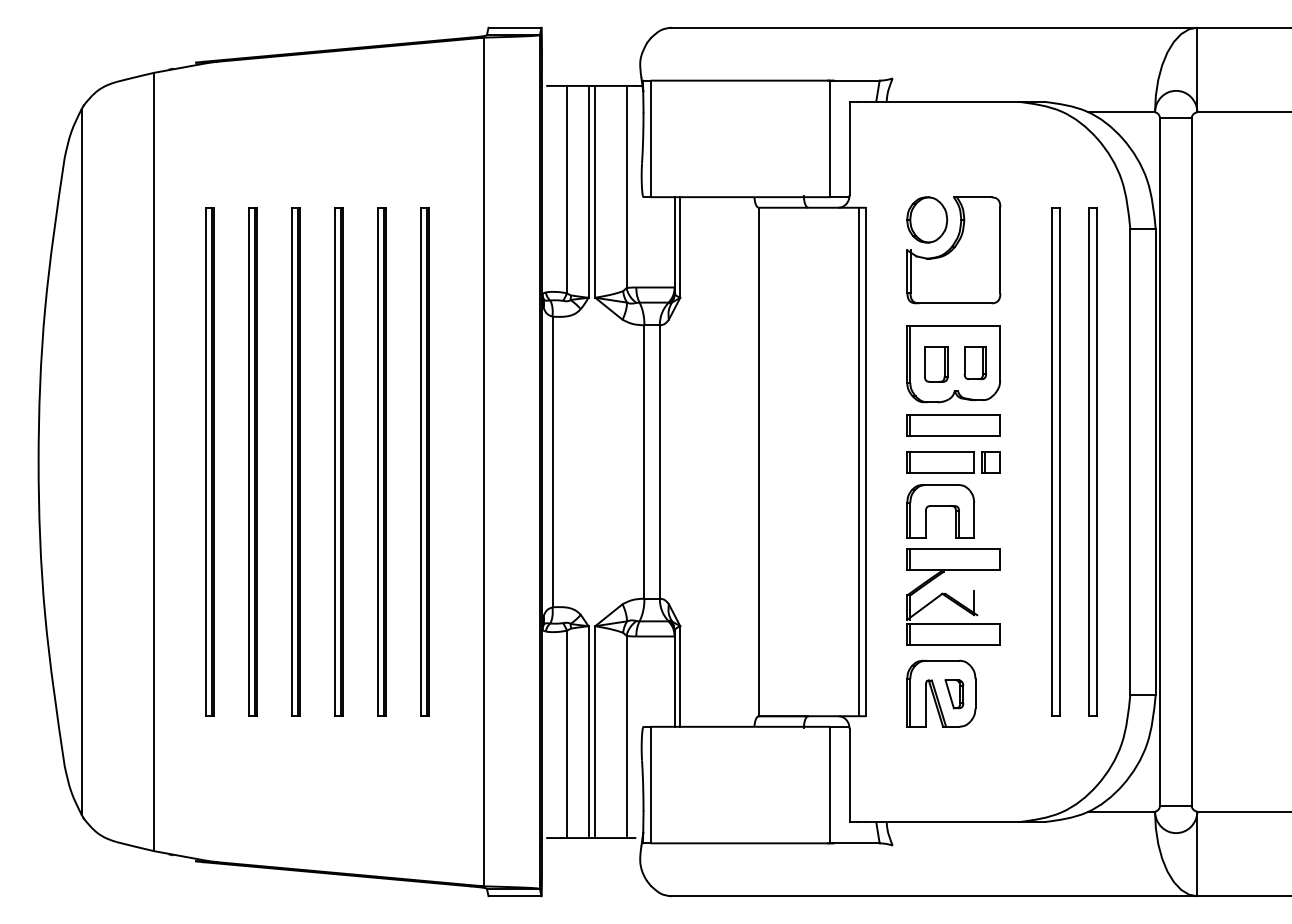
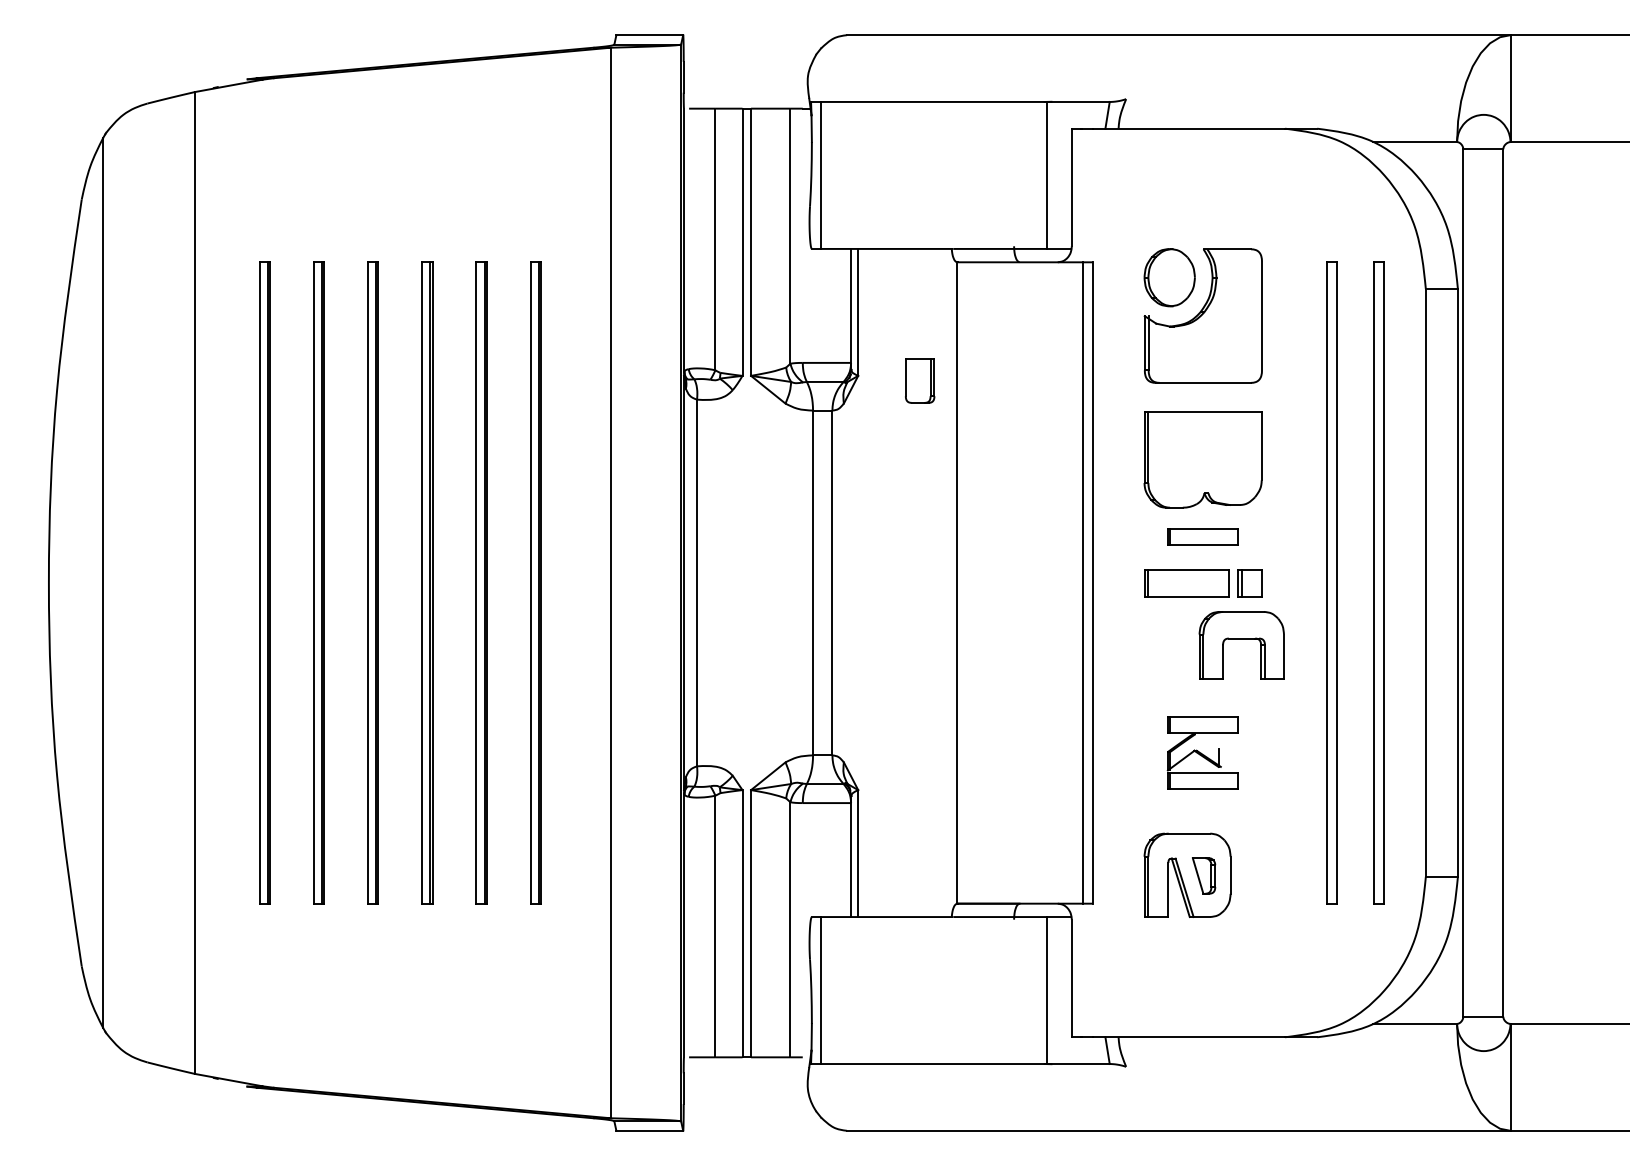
part: (975, 363) -> (1230, 458), removed
part: (936, 364) -> (920, 380), moved
part: (954, 425) -> (1203, 536), size x0.6
part: (940, 511) -> (1241, 645), moved
part: (953, 596) -> (1202, 752), size x0.6

